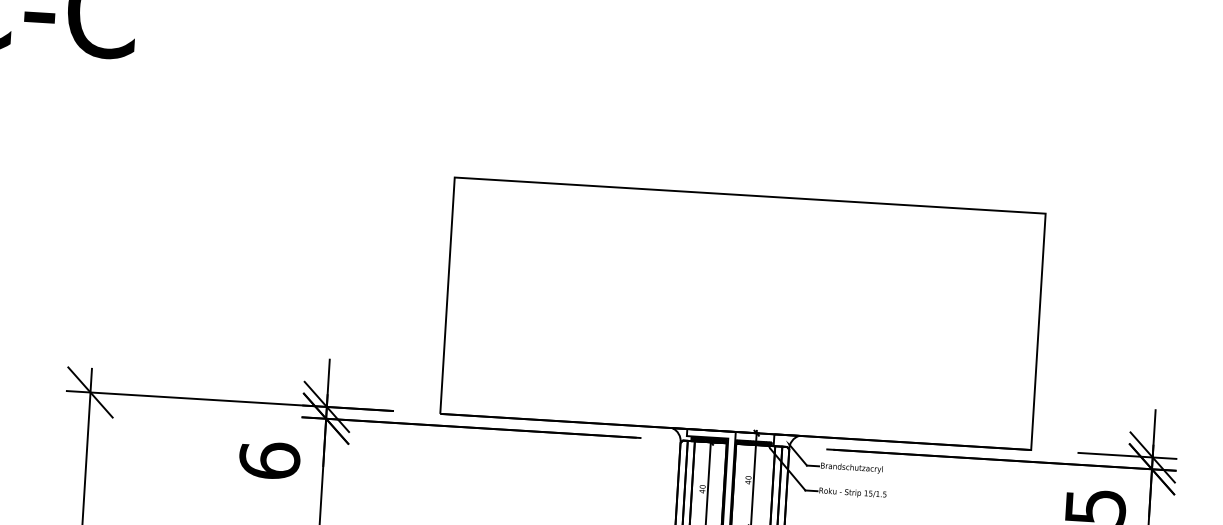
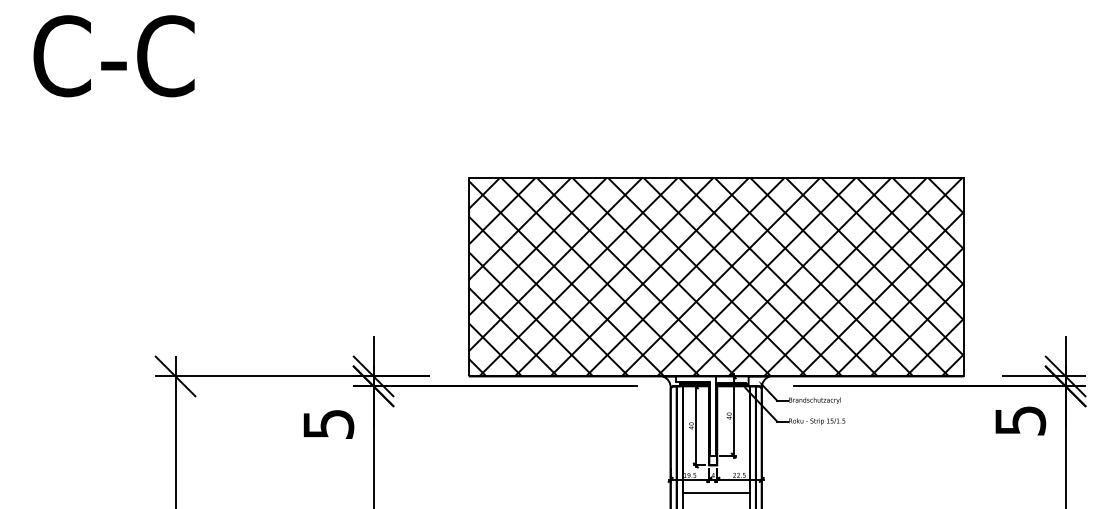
hatch: (742, 313) -> (715, 277), added
text: (269, 459) -> (328, 423), 6 -> 5

